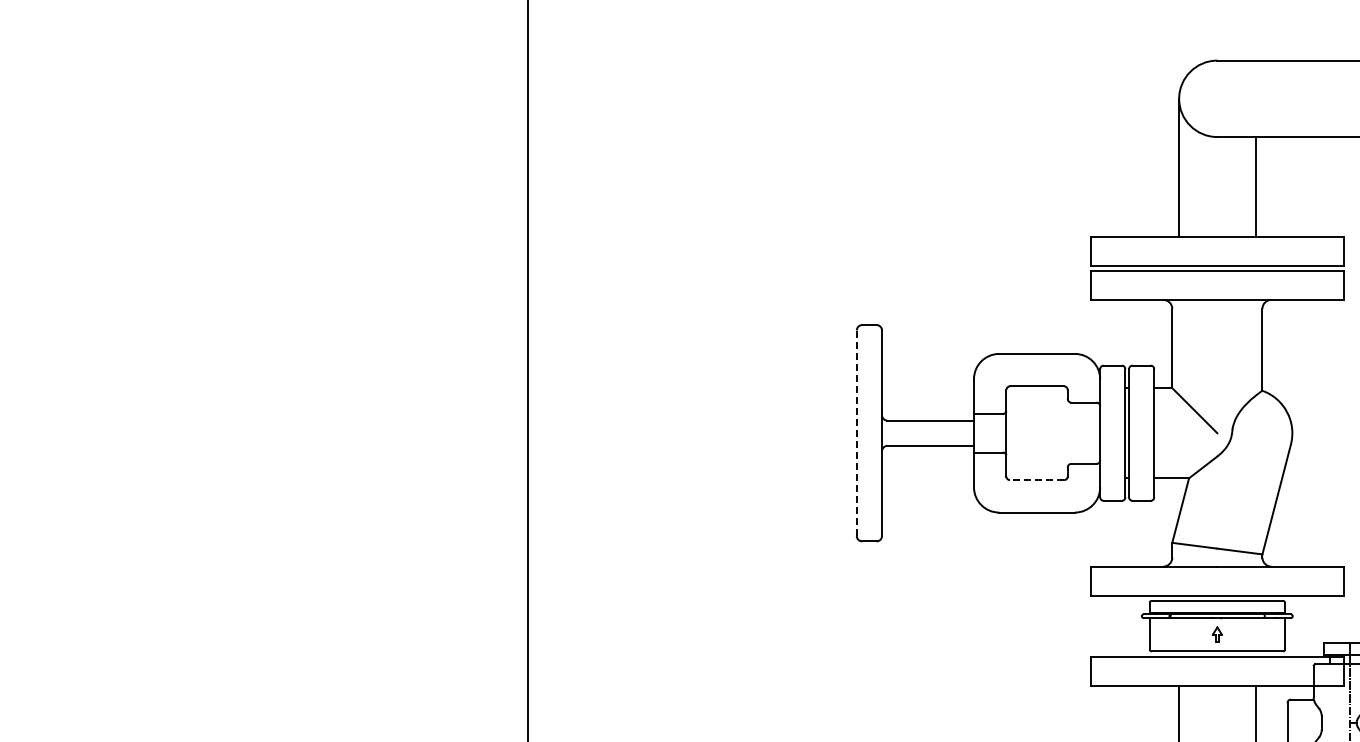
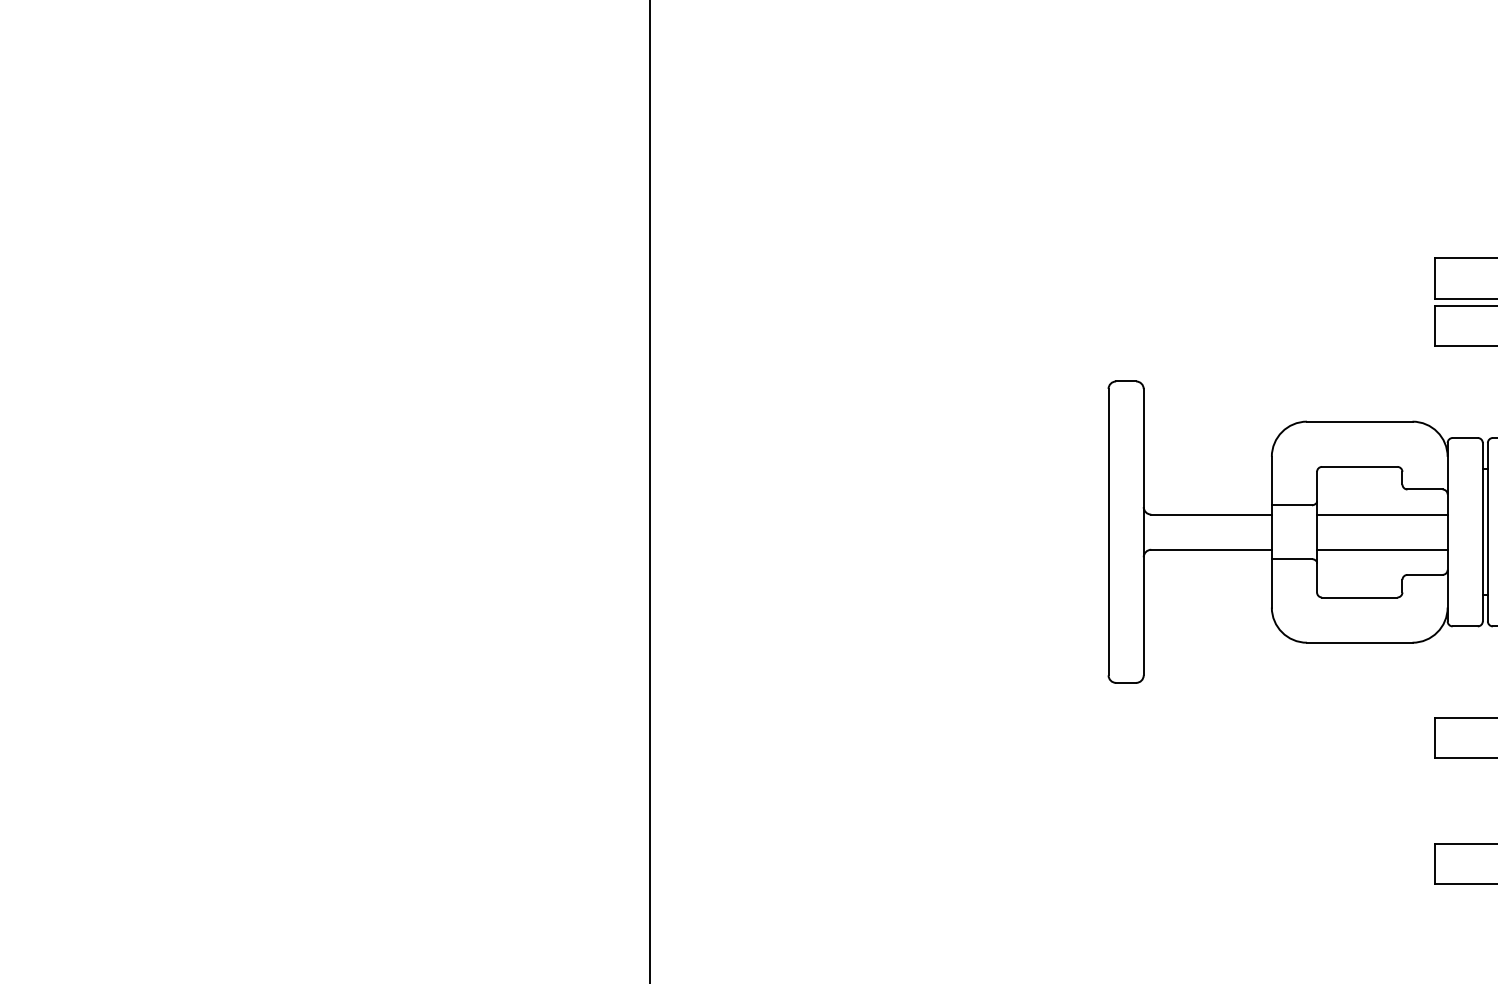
line: (1053, 420) -> (1382, 514), added
line: (856, 433) -> (1108, 532), dashed -> solid
line: (1053, 445) -> (1382, 549), added
line: (1036, 480) -> (1358, 598), dashed -> solid

